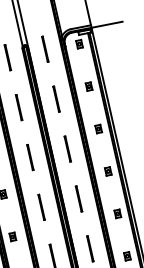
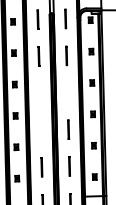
line: (67, 148) -> (67, 92), removed
line: (29, 157) -> (39, 93), removed
line: (41, 207) -> (40, 130), removed

